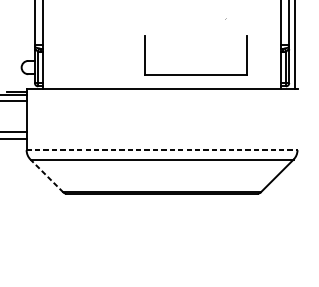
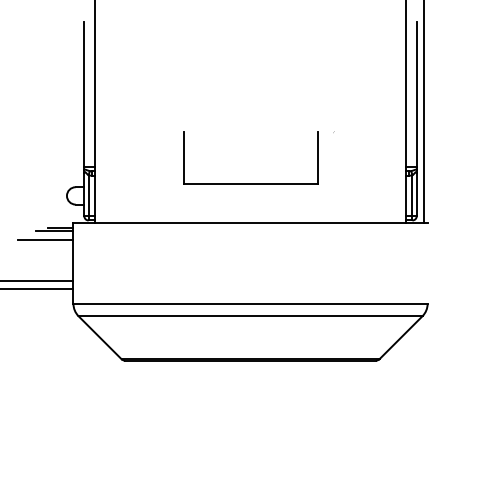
part: (195, 74) -> (250, 183), moved
line: (162, 149) -> (251, 303), dashed -> solid
line: (46, 175) -> (99, 337), dashed -> solid

